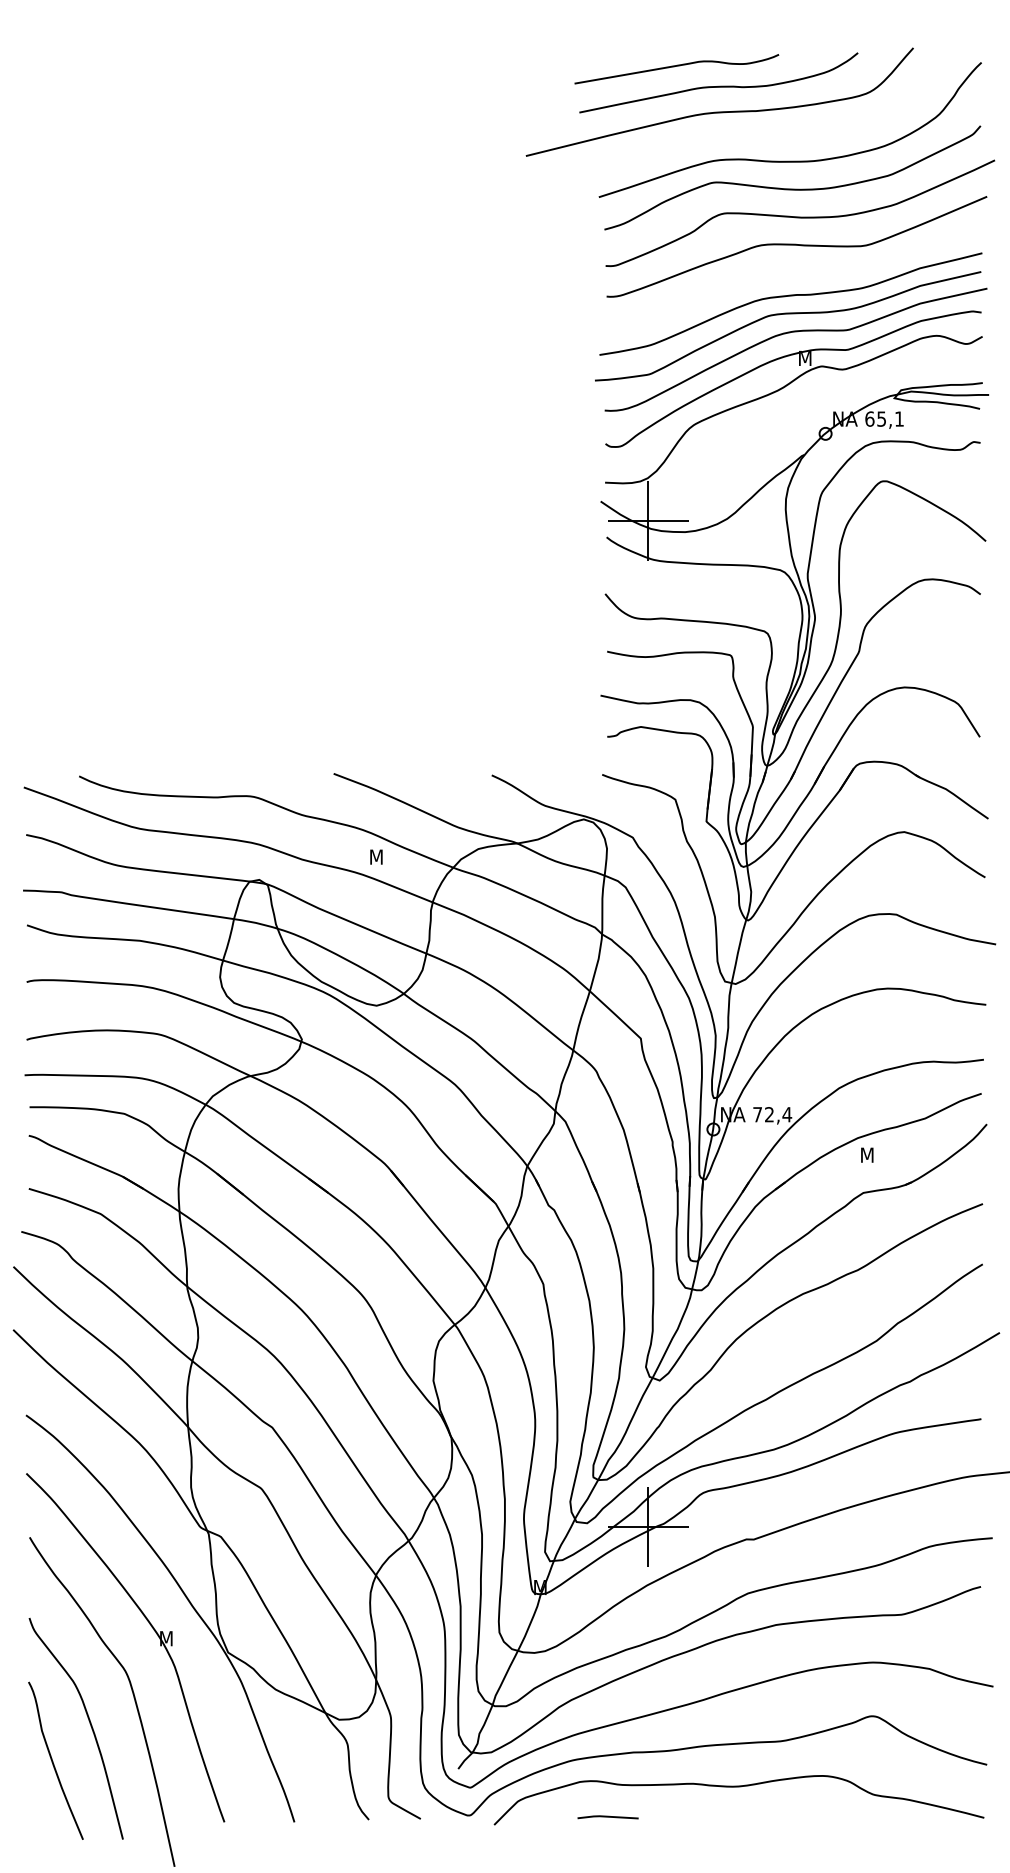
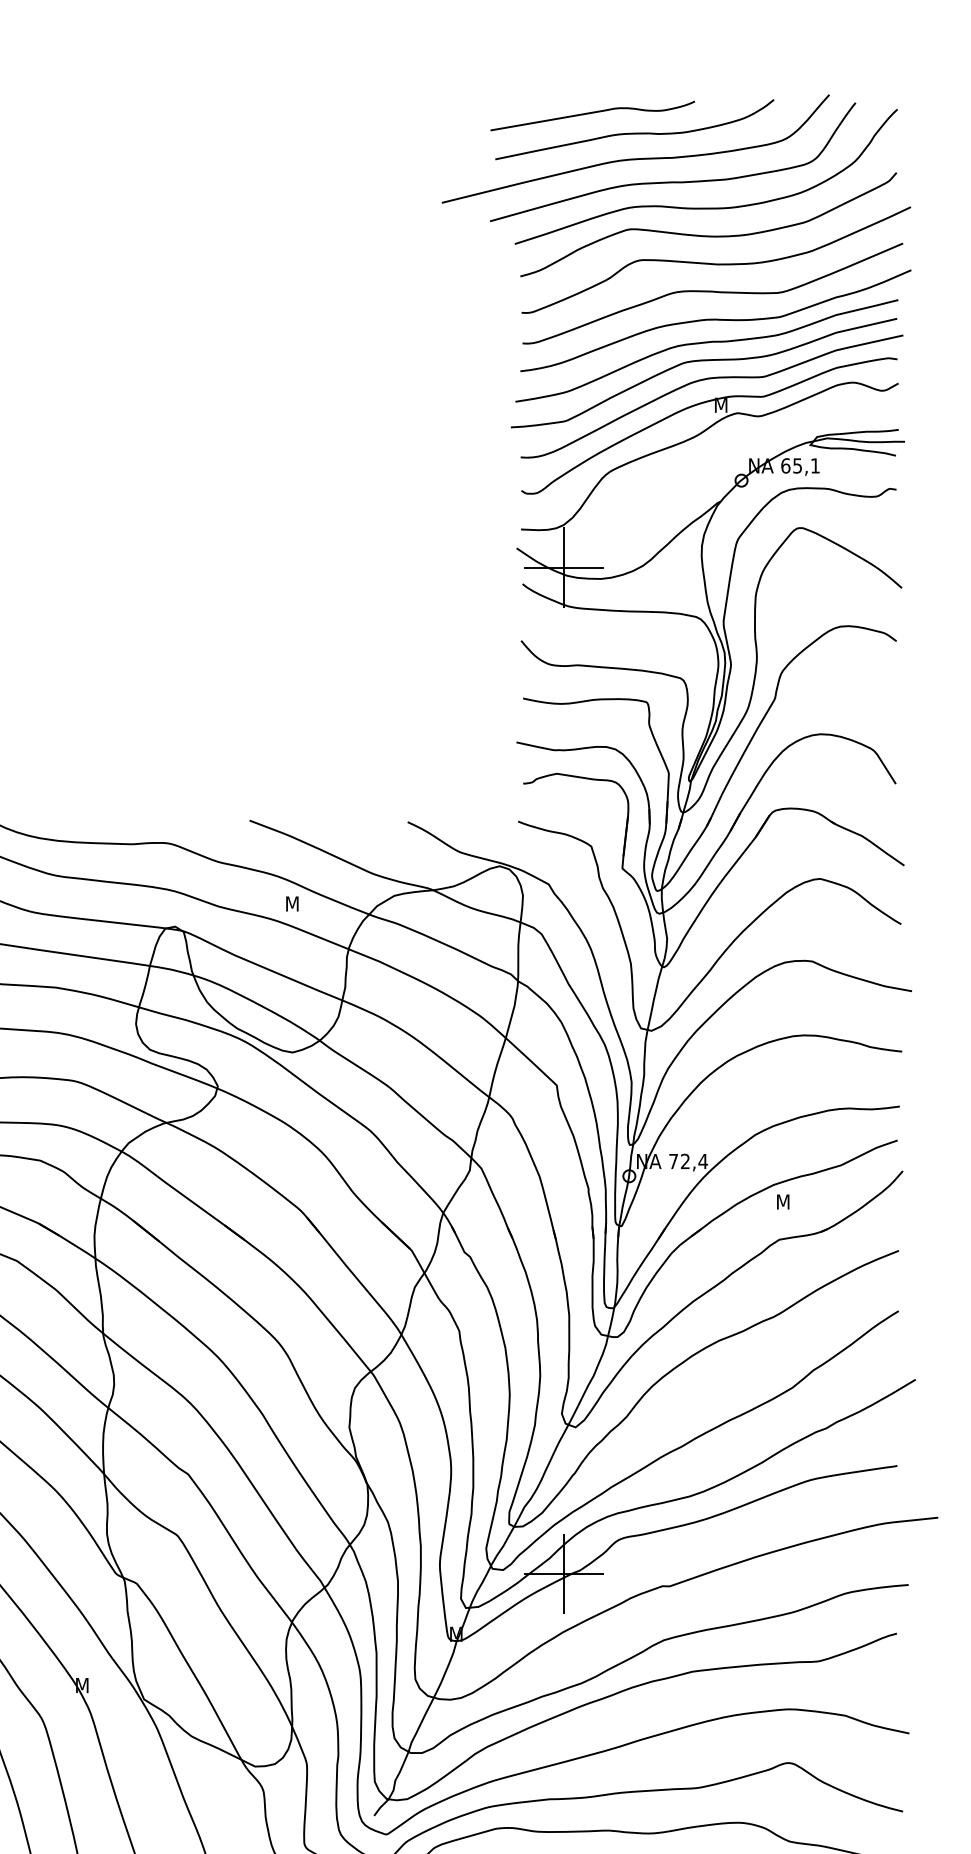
curve: (757, 134) -> (673, 181), added
curve: (799, 273) -> (715, 320), added

